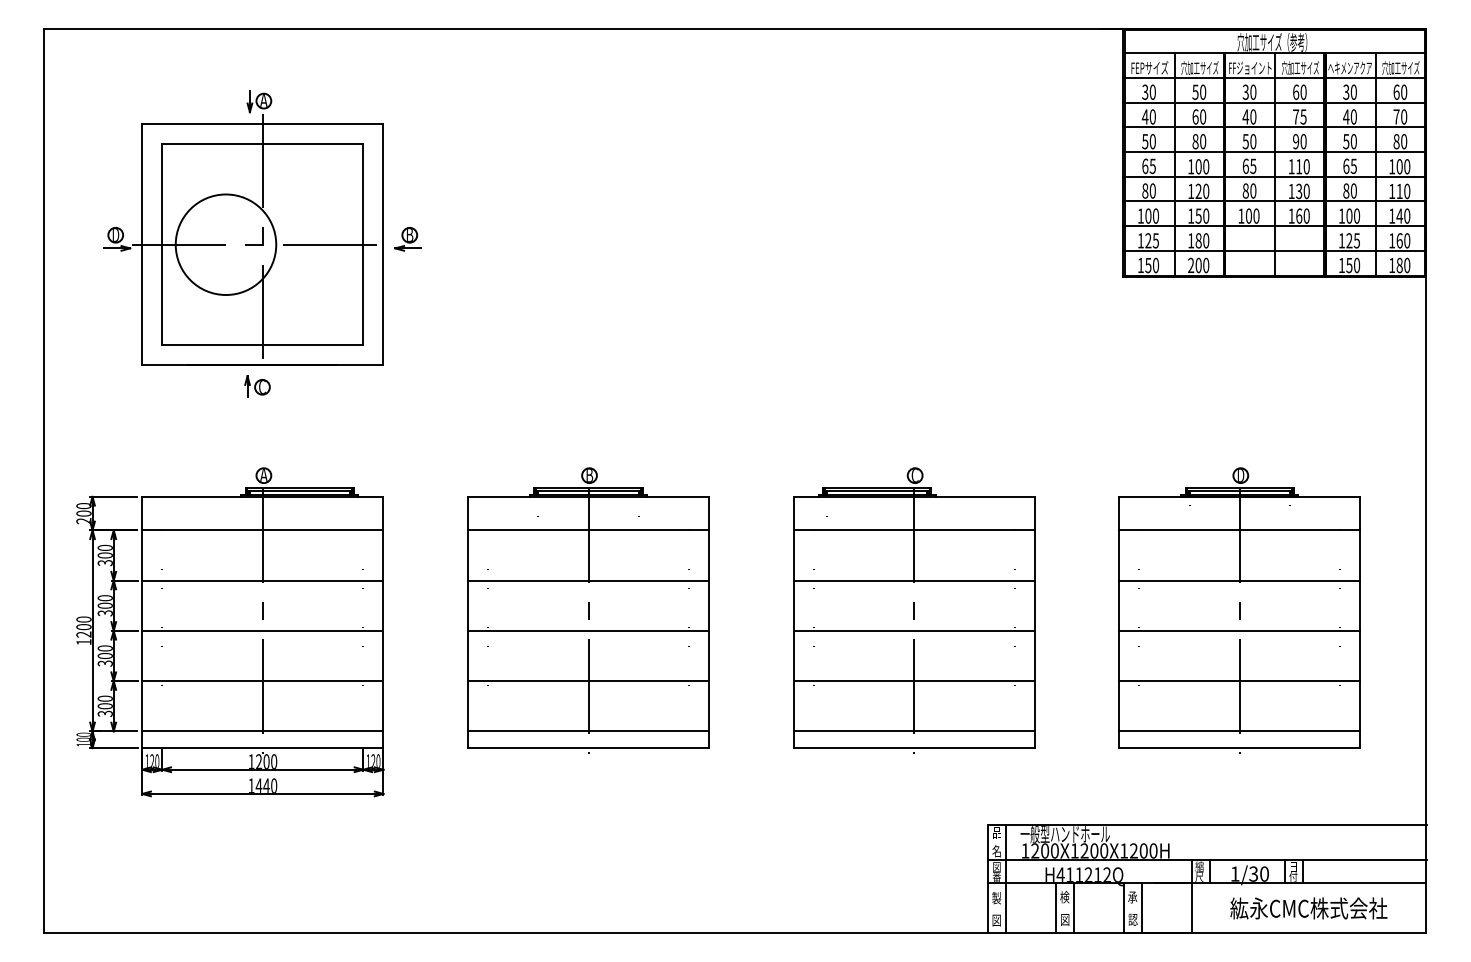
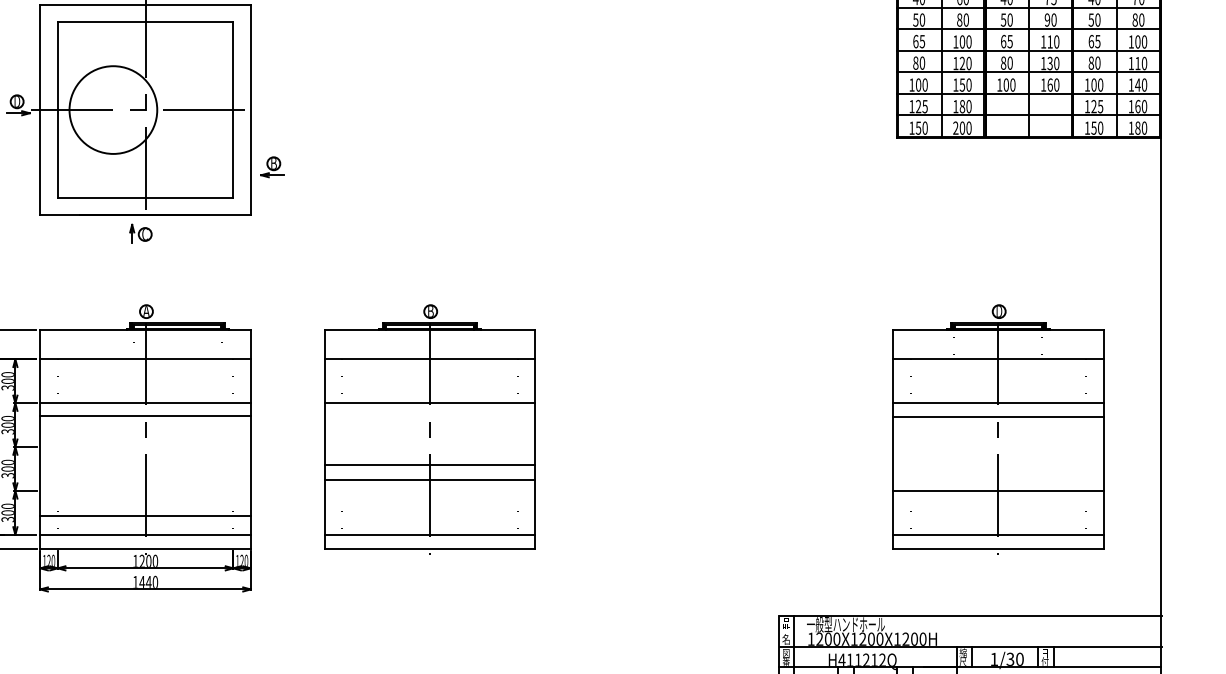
part: (407, 239) -> (271, 167), moved
part: (914, 610) -> (714, 429), removed
line: (262, 630) -> (145, 415), moved
line: (588, 630) -> (429, 479), moved
line: (1239, 630) -> (998, 417), moved
line: (262, 681) -> (145, 516), moved
line: (588, 681) -> (429, 465), moved

